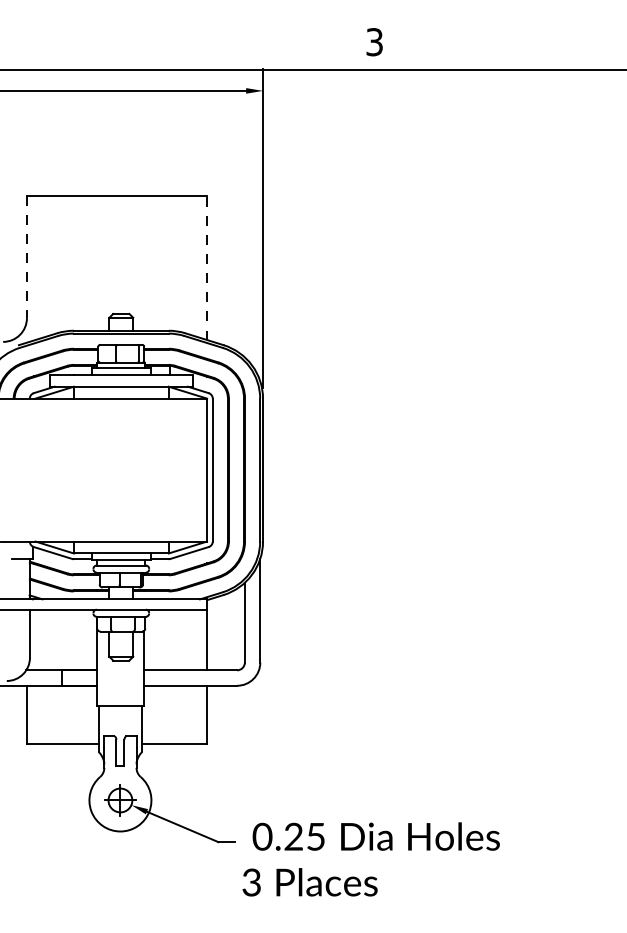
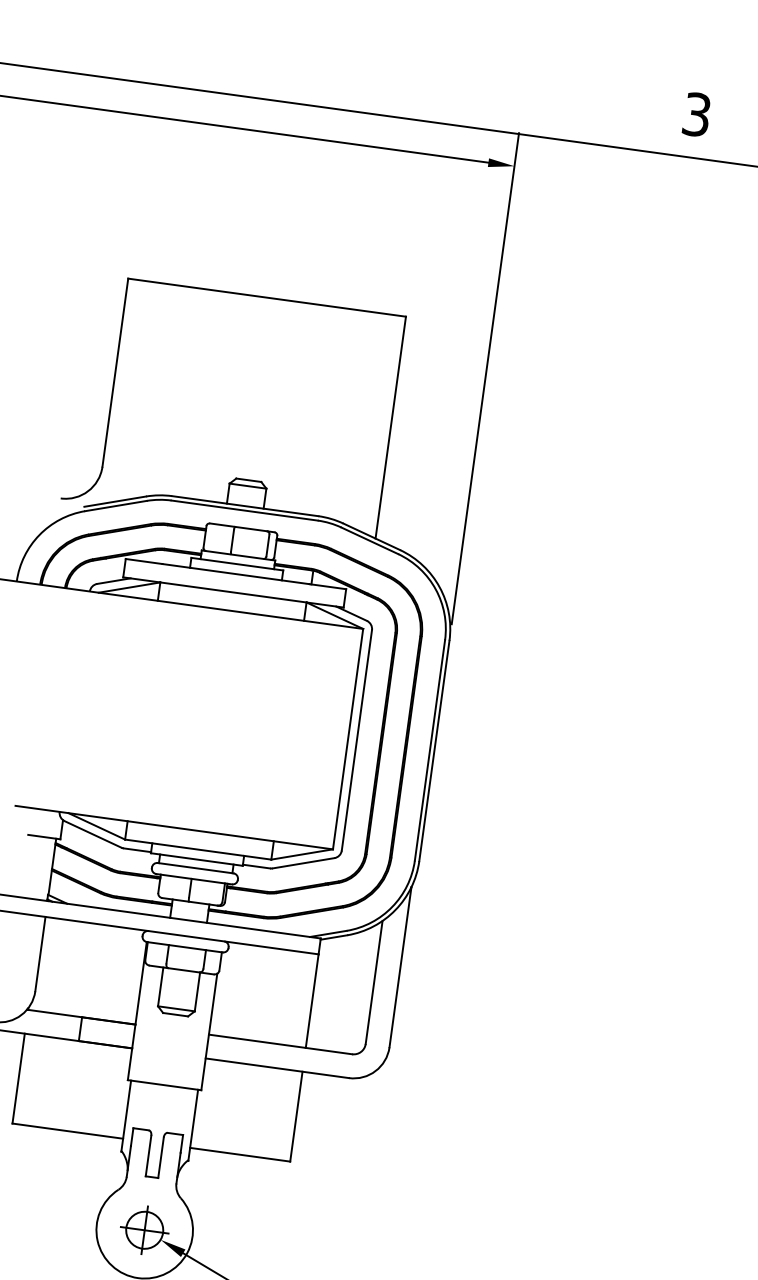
line: (26, 257) -> (114, 373), dashed -> solid
line: (207, 268) -> (391, 428), dashed -> solid

